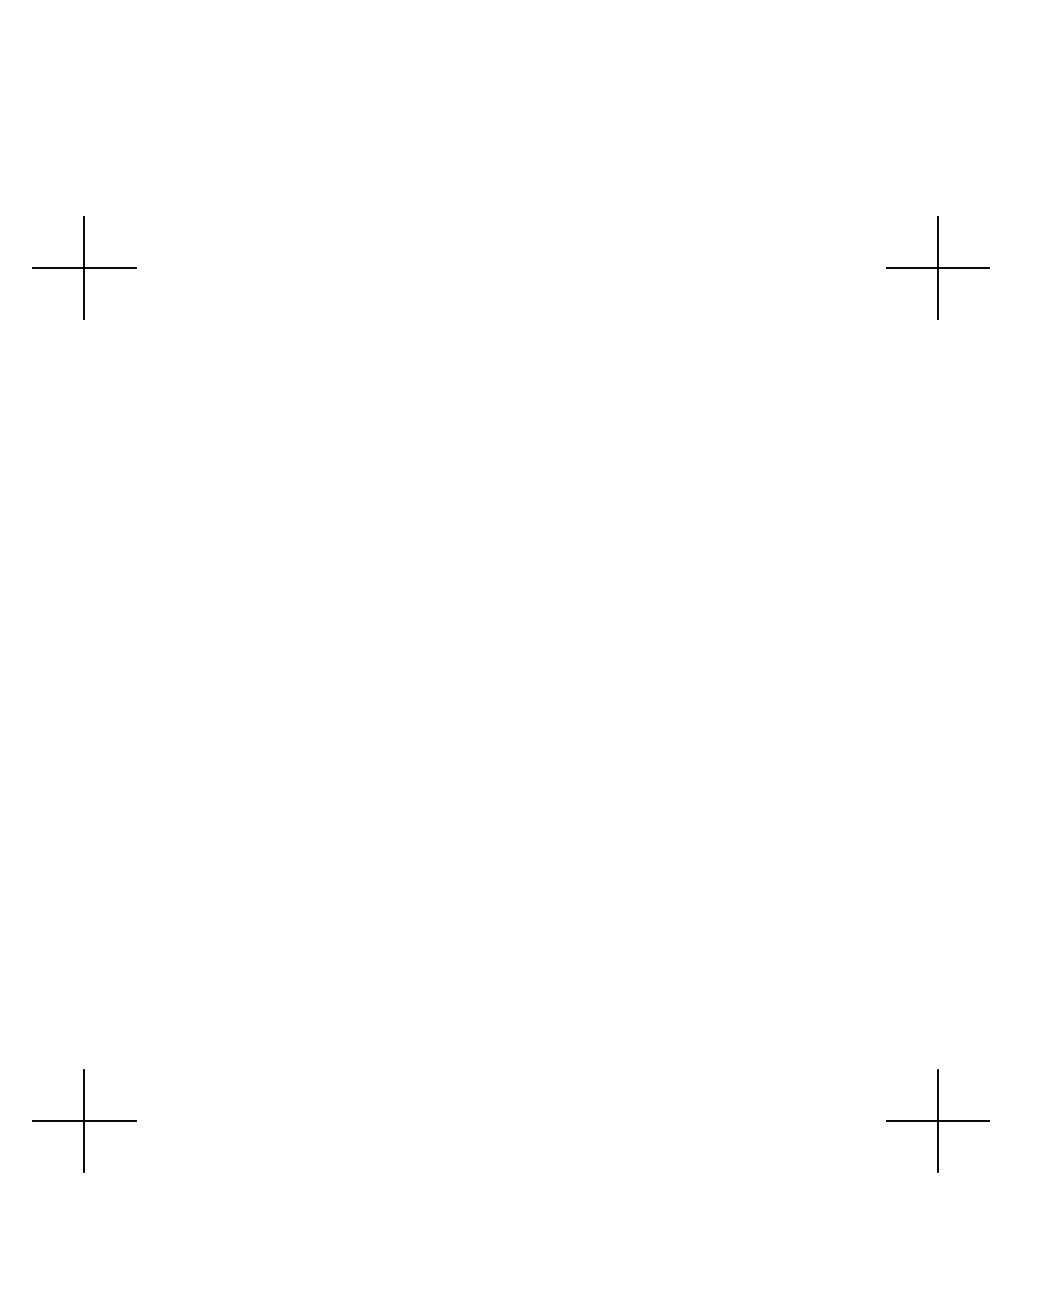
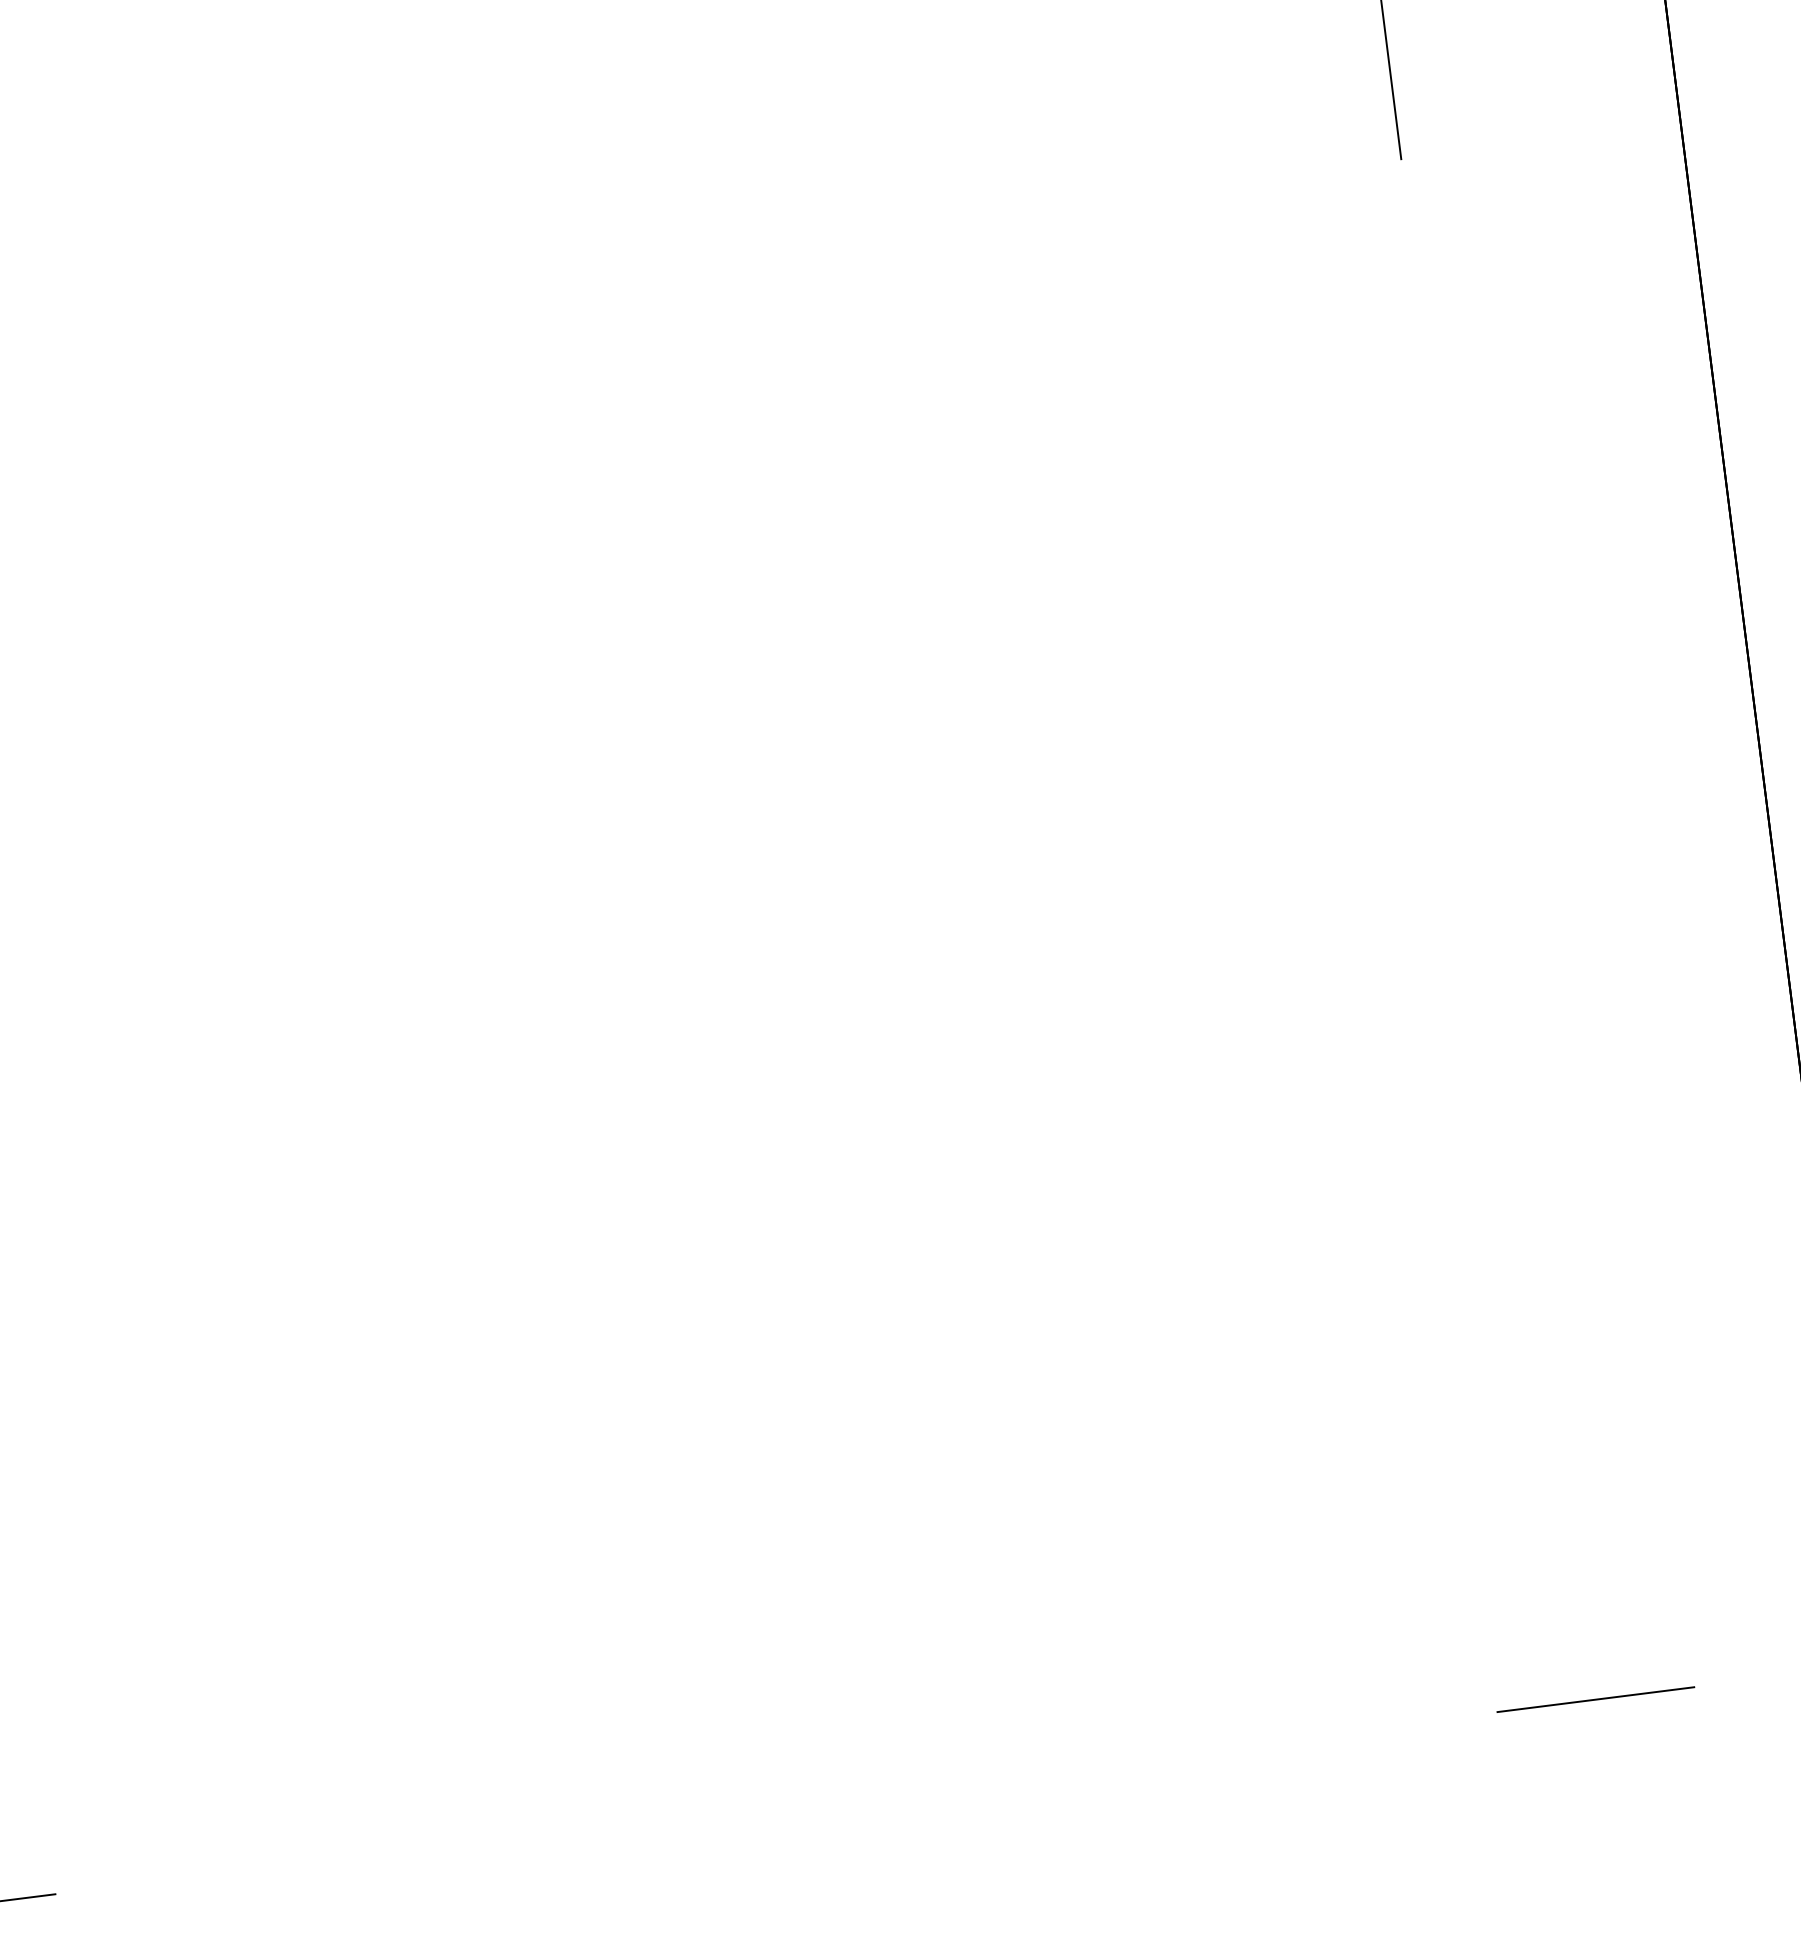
line: (937, 267) -> (1388, 60), removed
line: (937, 1121) -> (1595, 1700), removed

